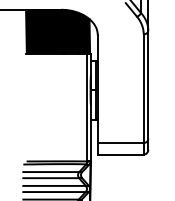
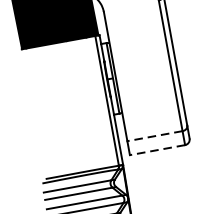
line: (120, 142) -> (154, 135), solid -> dashed
line: (120, 154) -> (157, 150), solid -> dashed

